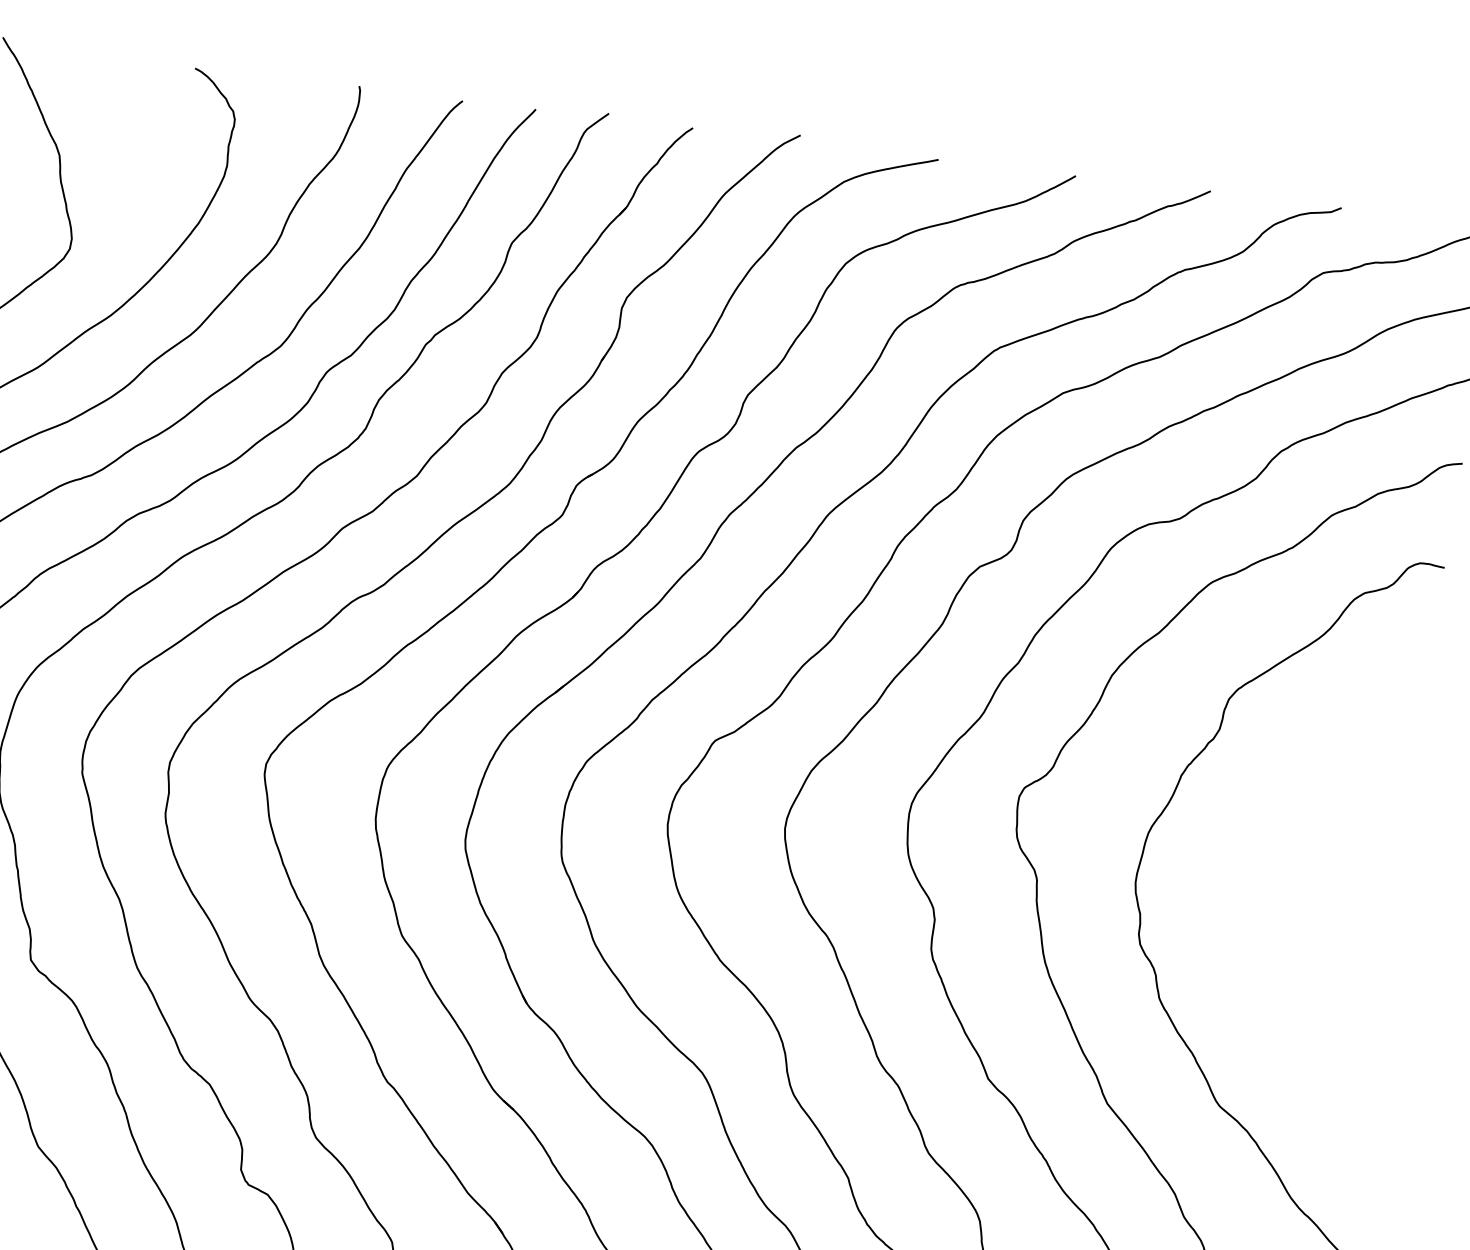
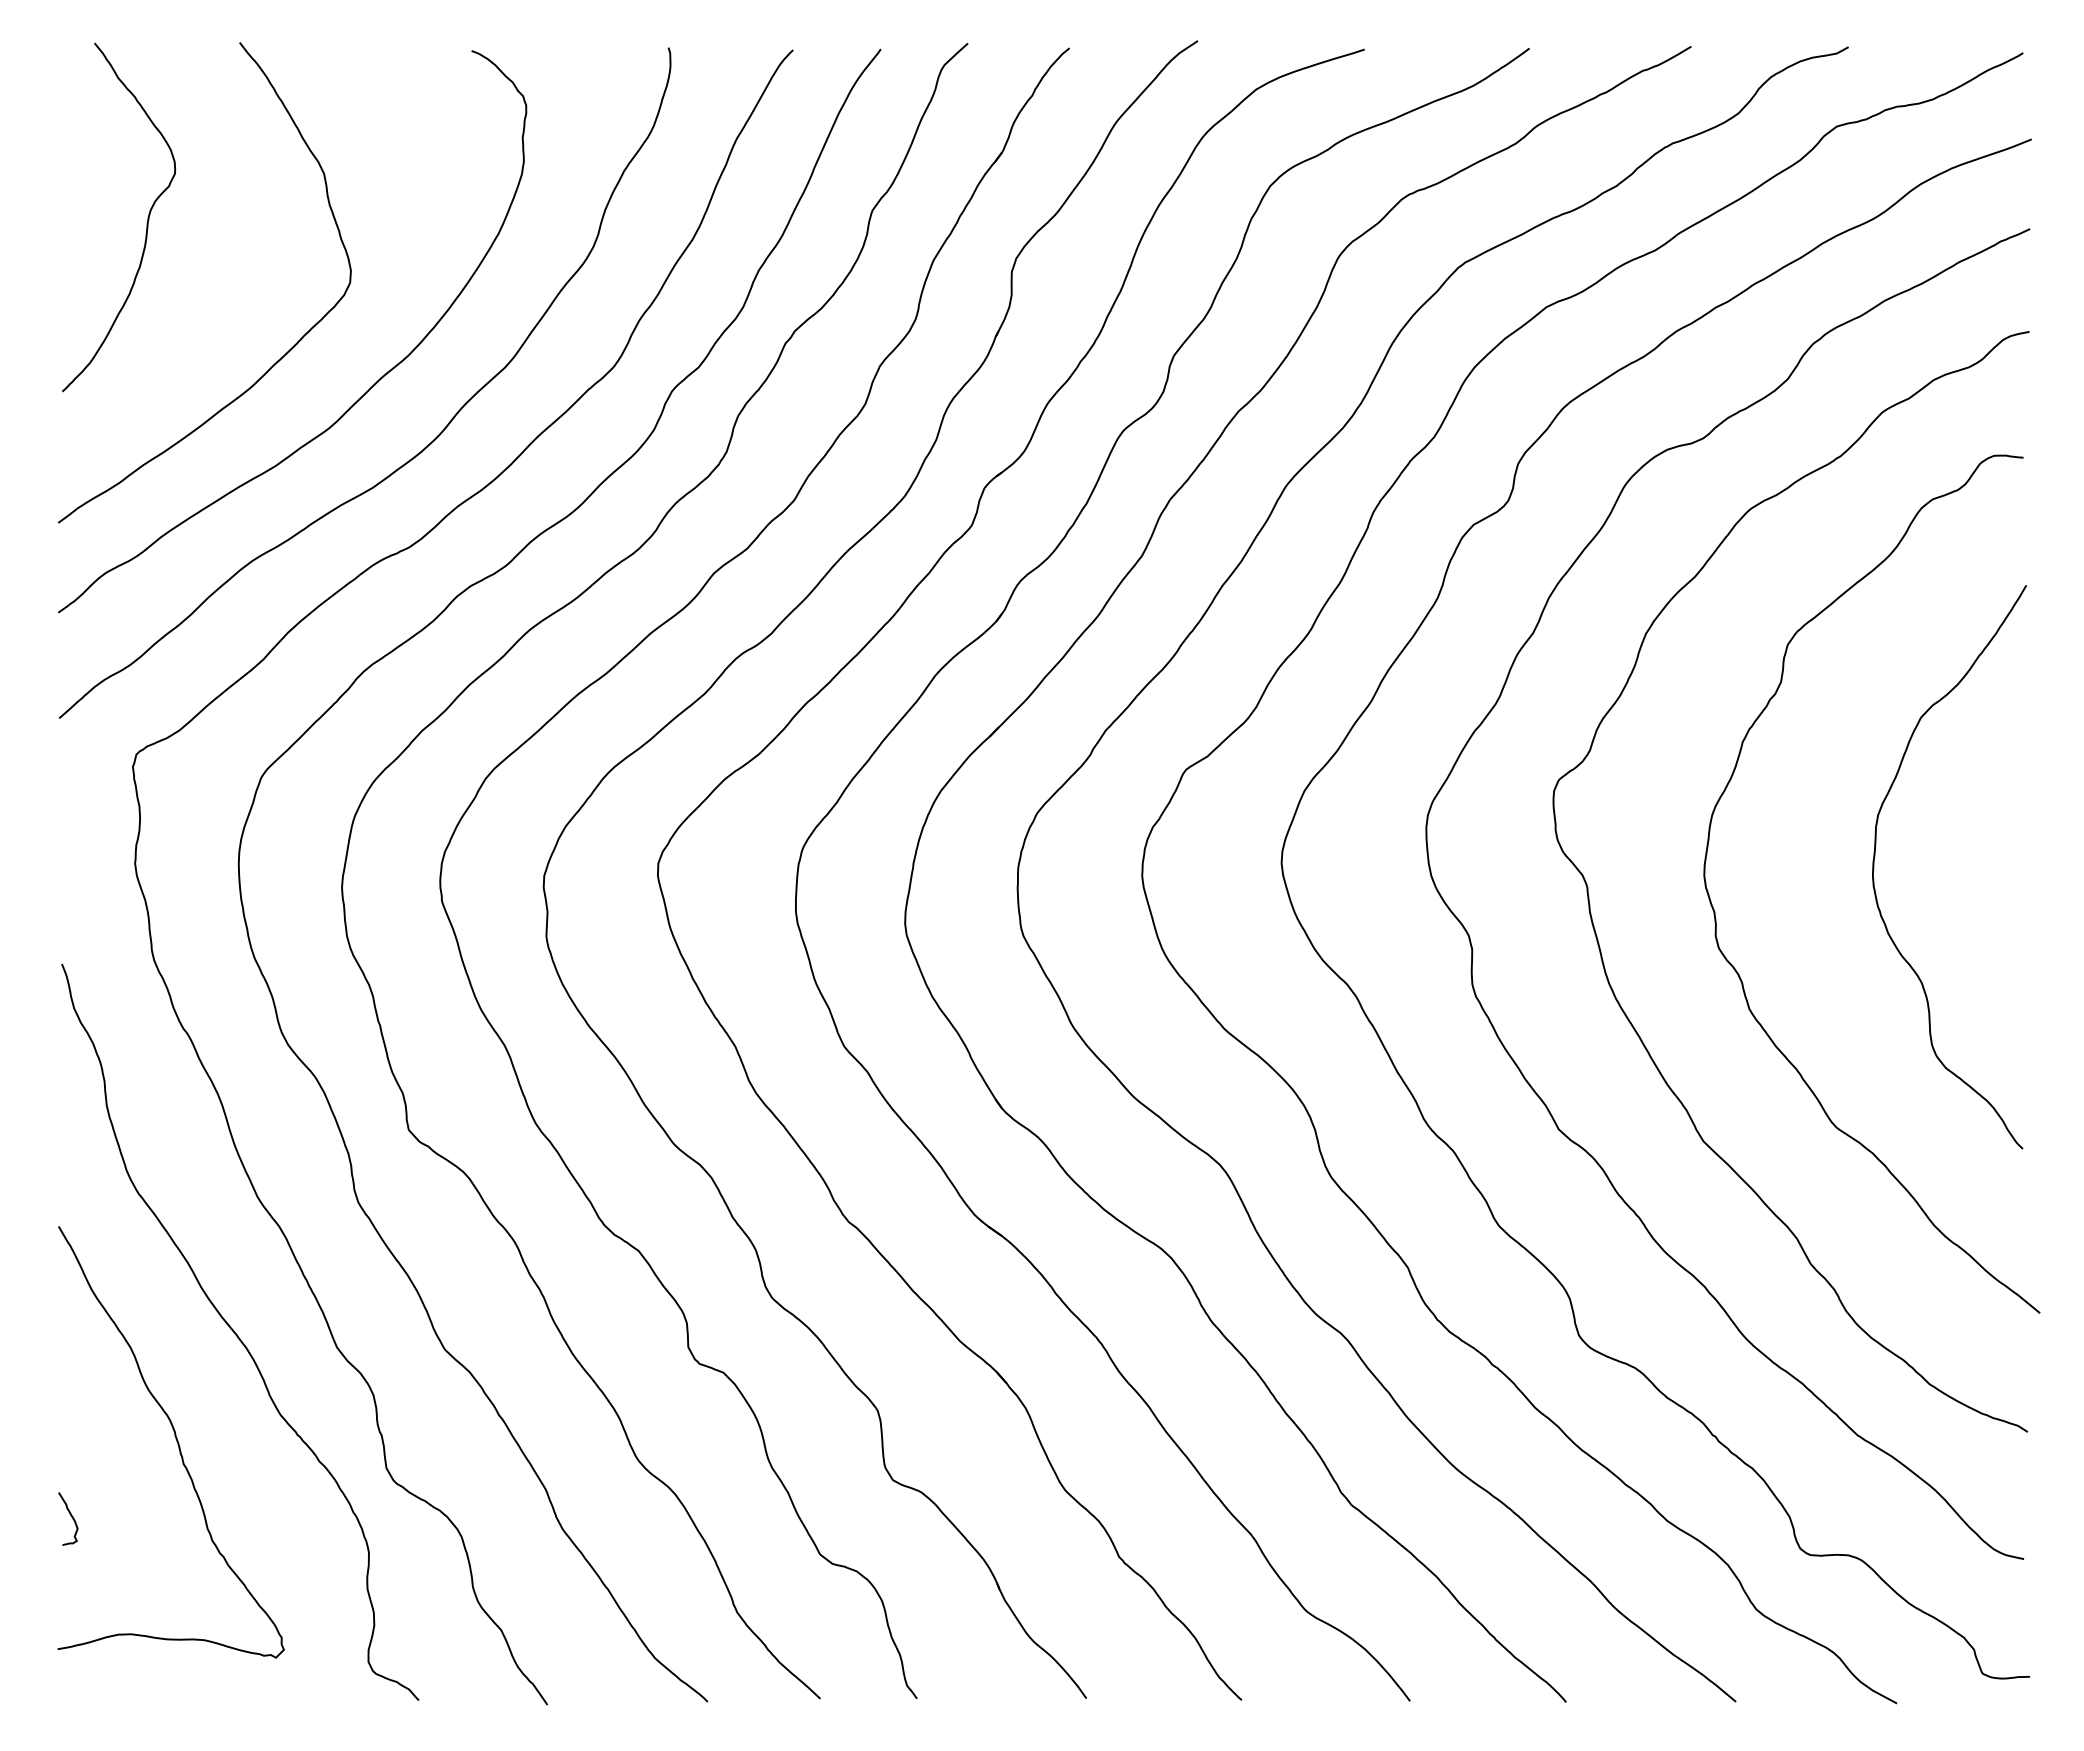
curve: (1280, 884) -> (1875, 856), added

